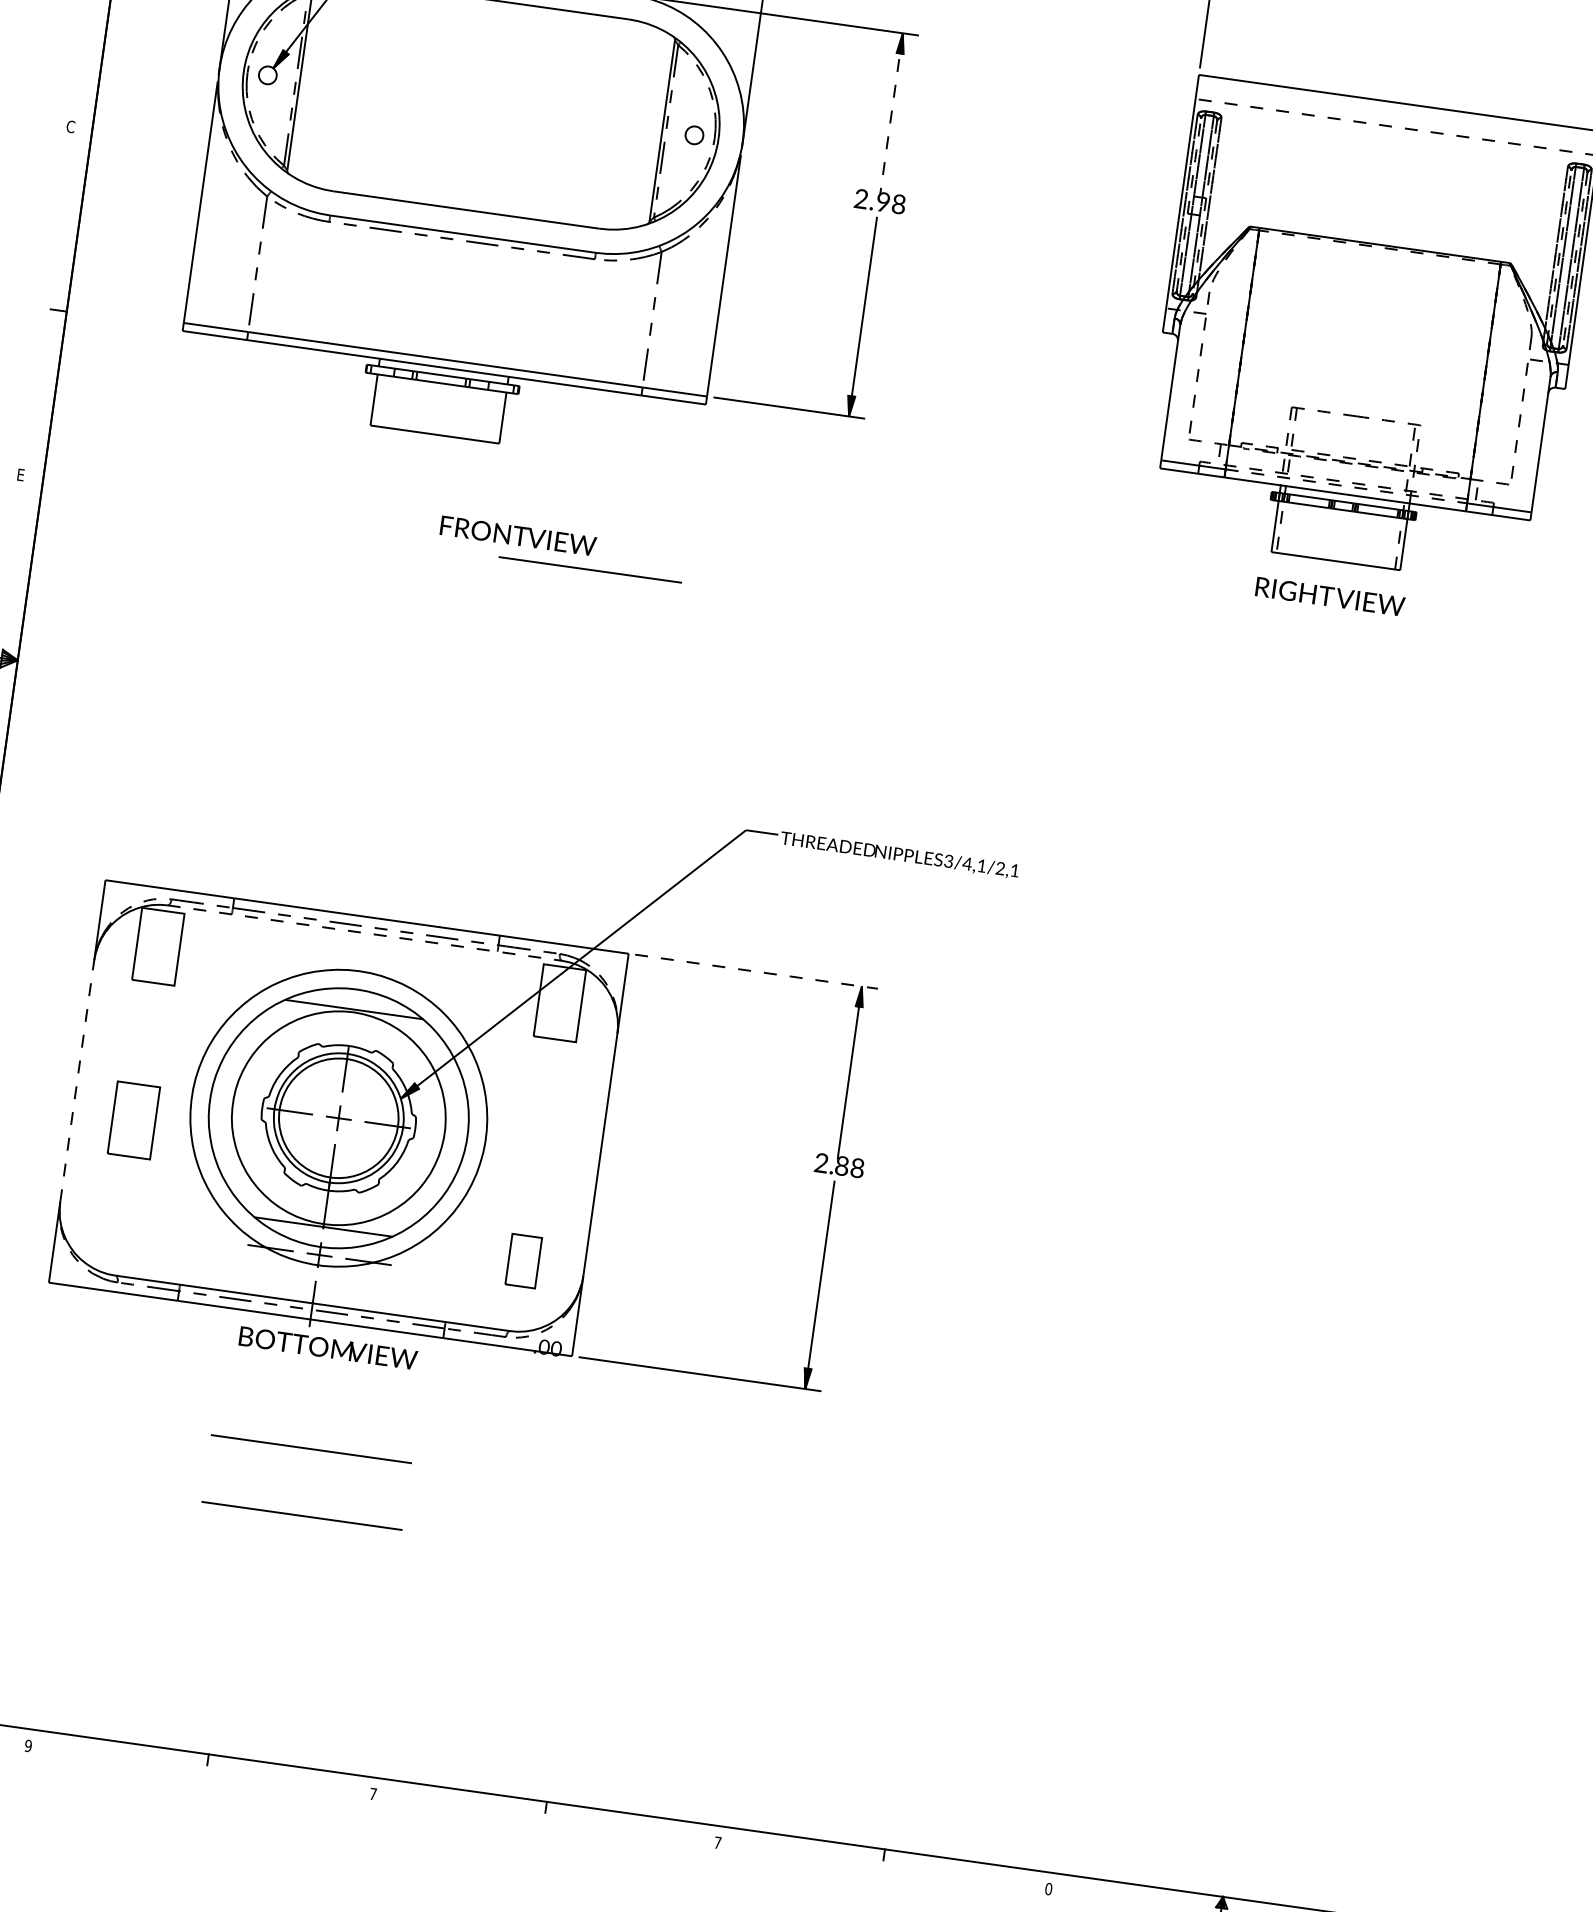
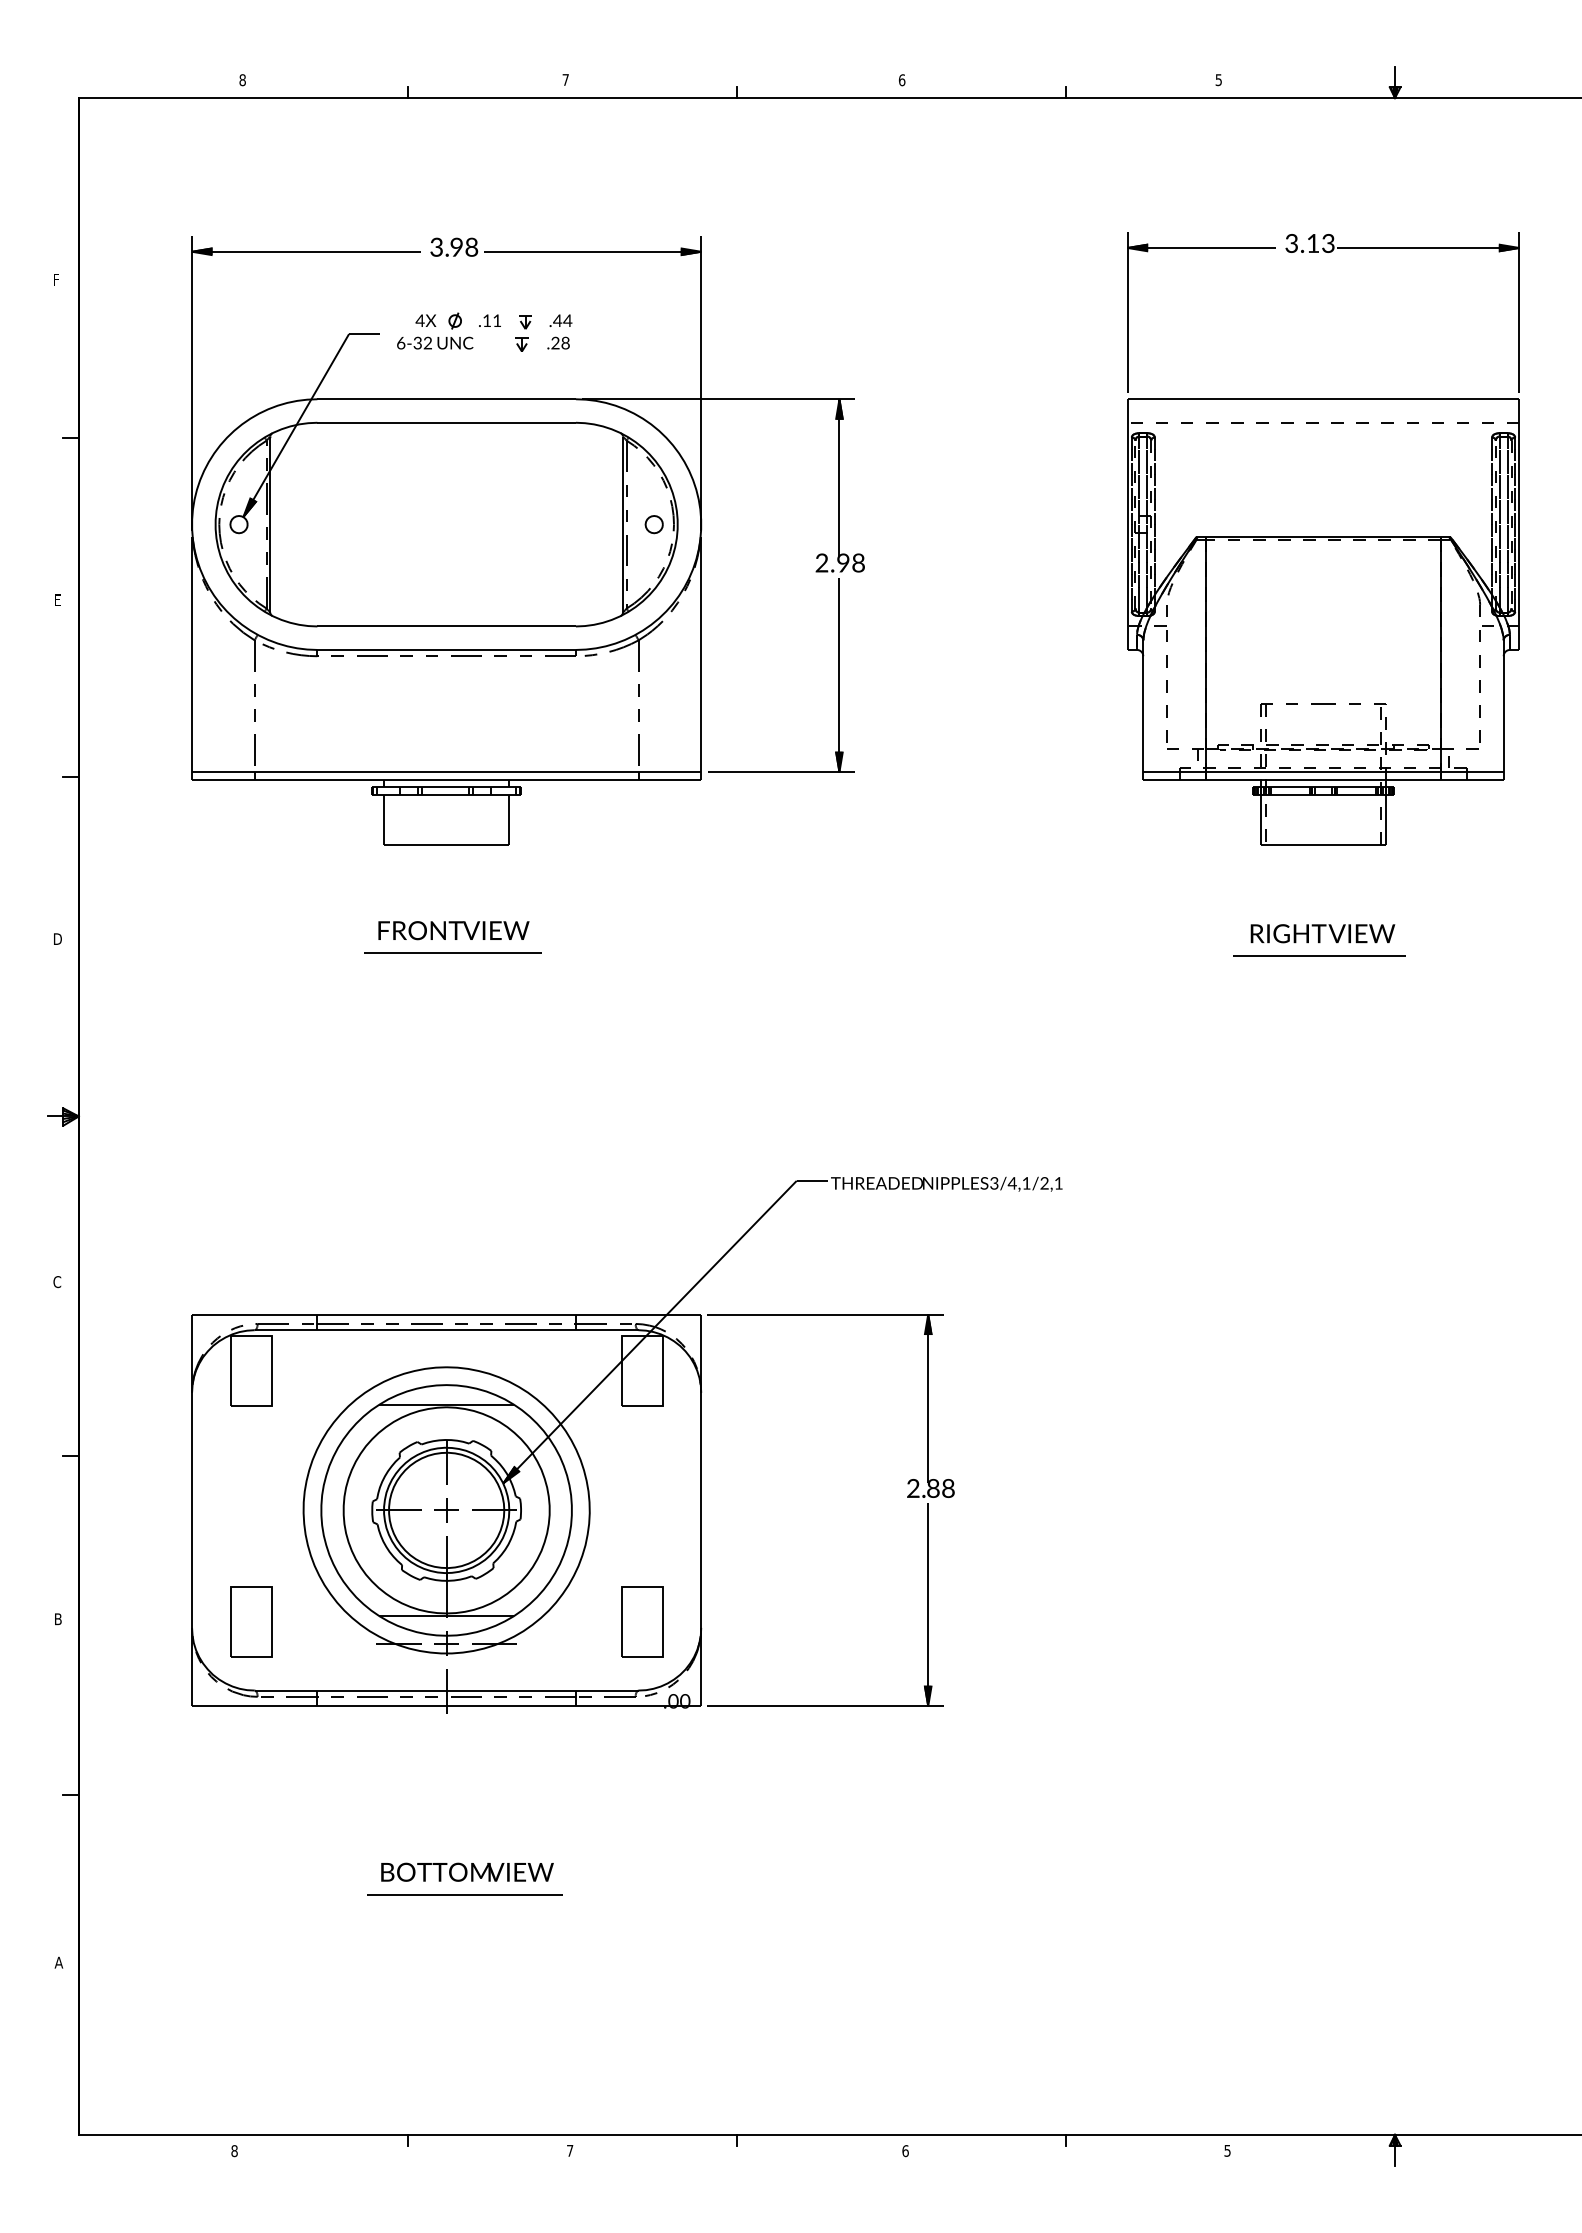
line: (891, 114) -> (839, 478), dashed -> solid
text: (70, 127) -> (57, 600), C -> E
text: (21, 474) -> (57, 938), E -> D
line: (1346, 486) -> (1323, 772), dashed -> solid
text: (517, 535) -> (453, 930), moved
line: (589, 568) -> (452, 952), moved
text: (1329, 596) -> (1322, 933), moved
line: (1315, 674) -> (1319, 955), added
line: (364, 933) -> (446, 1330), dashed -> solid
line: (757, 971) -> (826, 1314), dashed -> solid
line: (77, 1081) -> (192, 1510), dashed -> solid
part: (134, 1119) -> (251, 1621), moved
part: (524, 1260) -> (642, 1621), size x1.43
text: (328, 1347) -> (467, 1871), moved
line: (311, 1448) -> (464, 1829), removed
text: (28, 1746) -> (234, 2151), 9 -> 8
text: (717, 1843) -> (905, 2151), 7 -> 6
text: (1048, 1888) -> (1227, 2150), 0 -> 5

